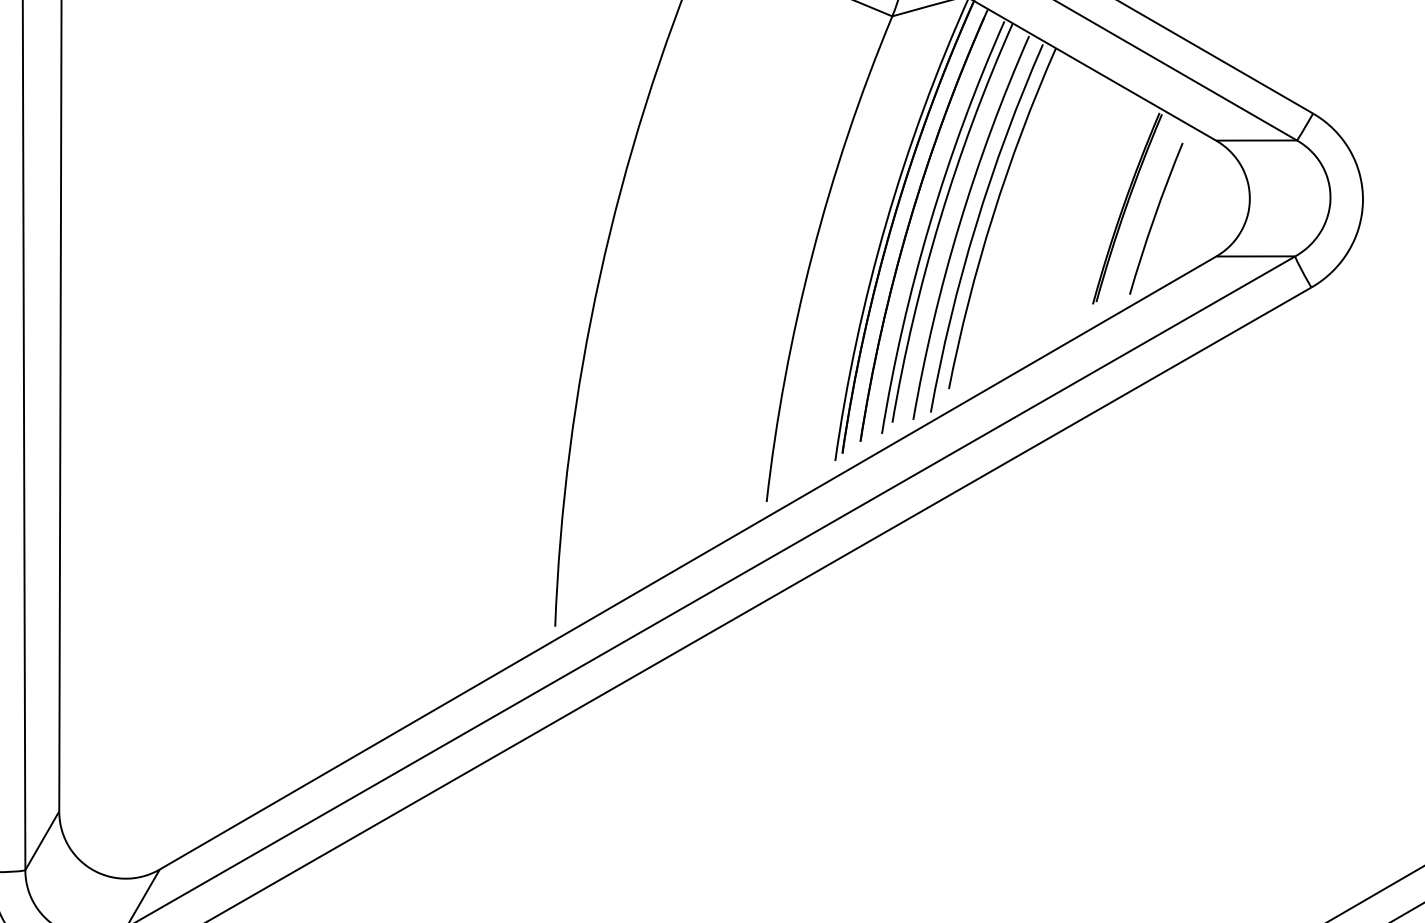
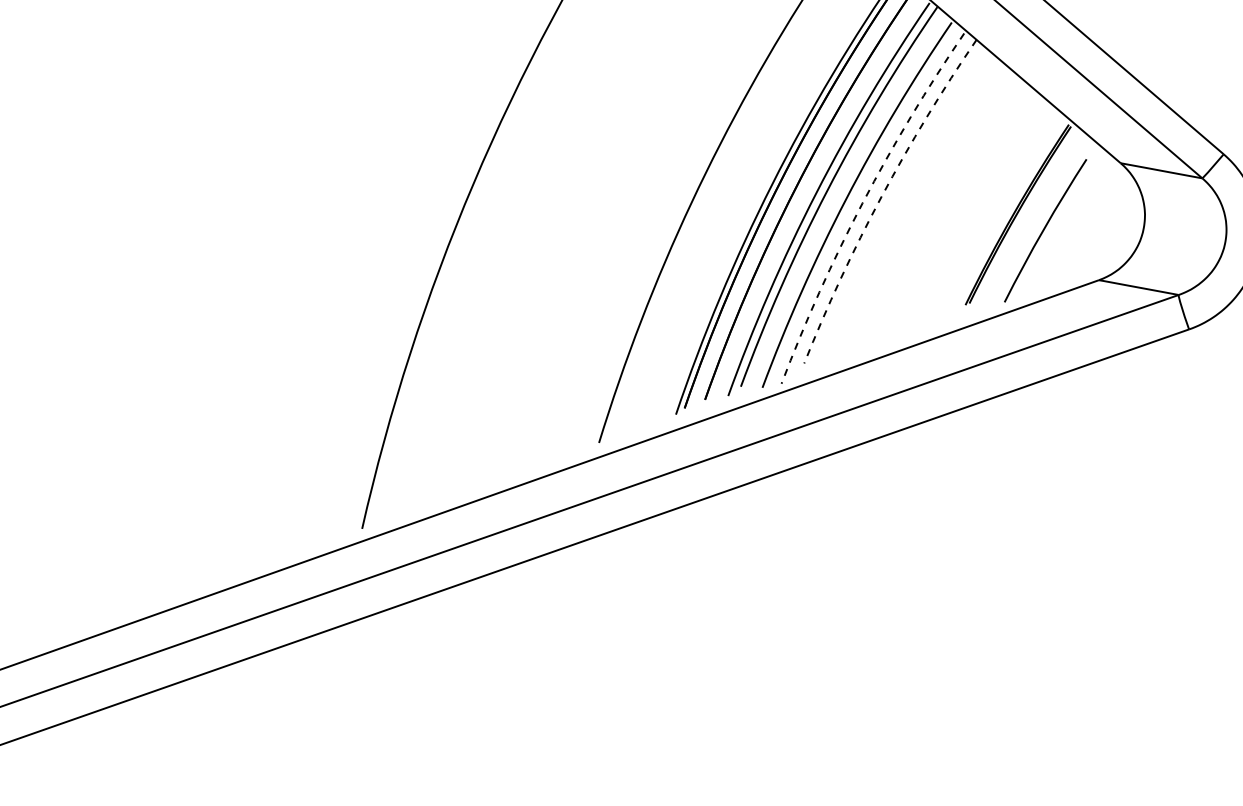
arc: (993, 215) -> (881, 196), solid -> dashed
arc: (976, 225) -> (862, 203), solid -> dashed

